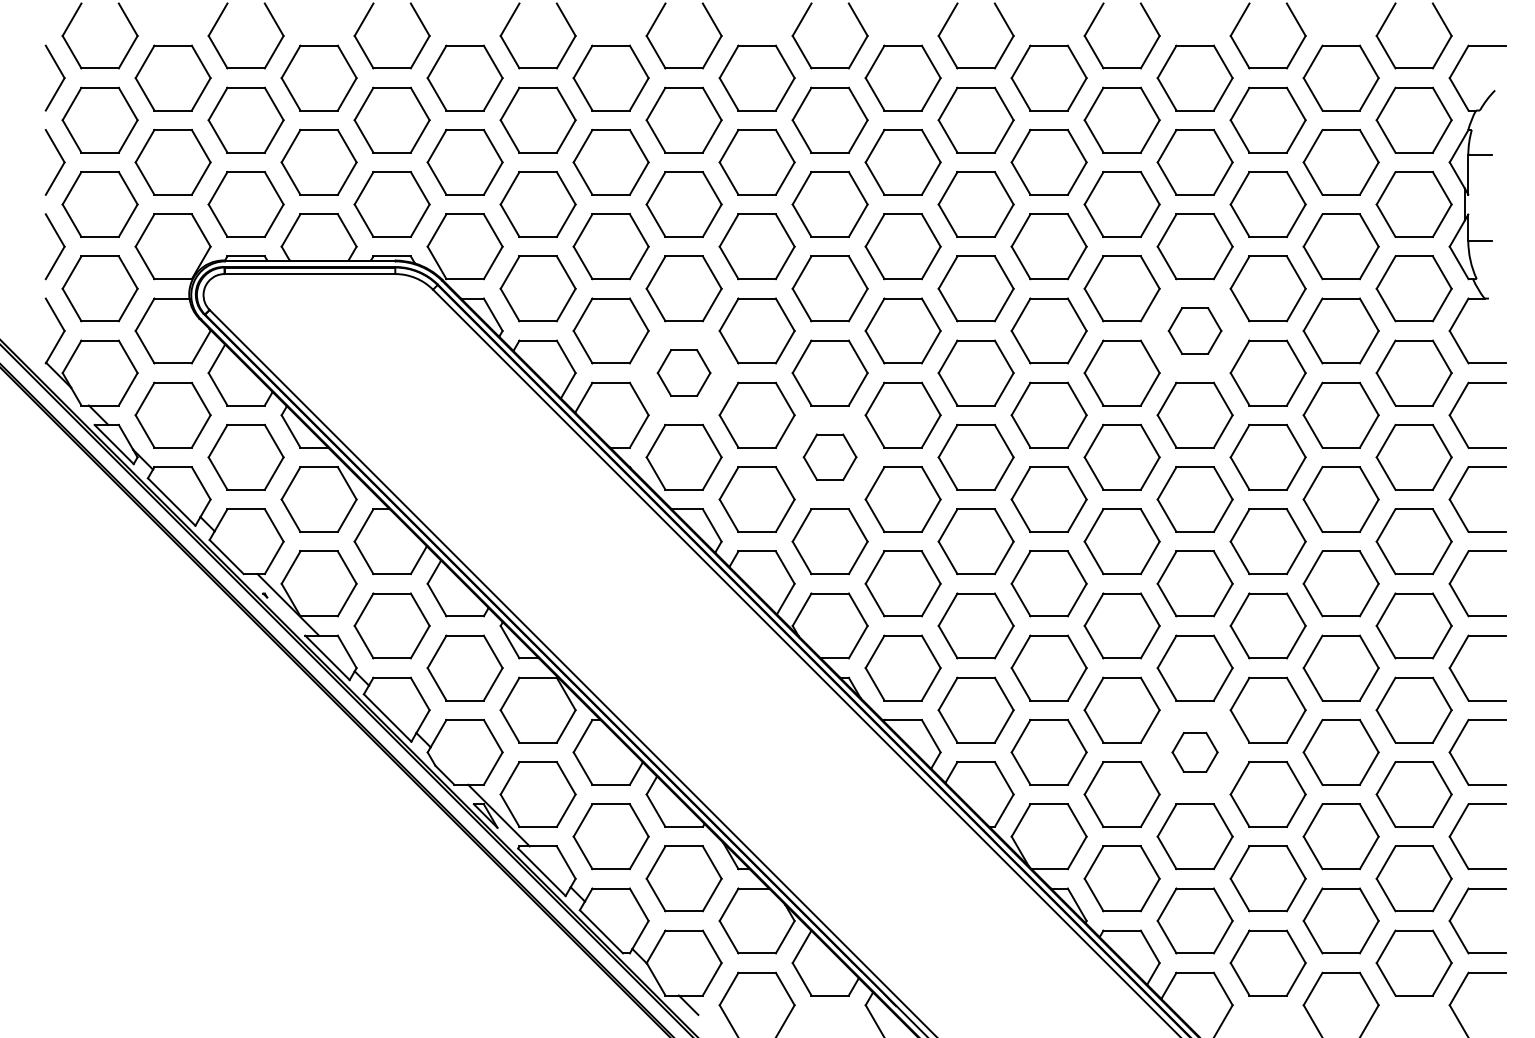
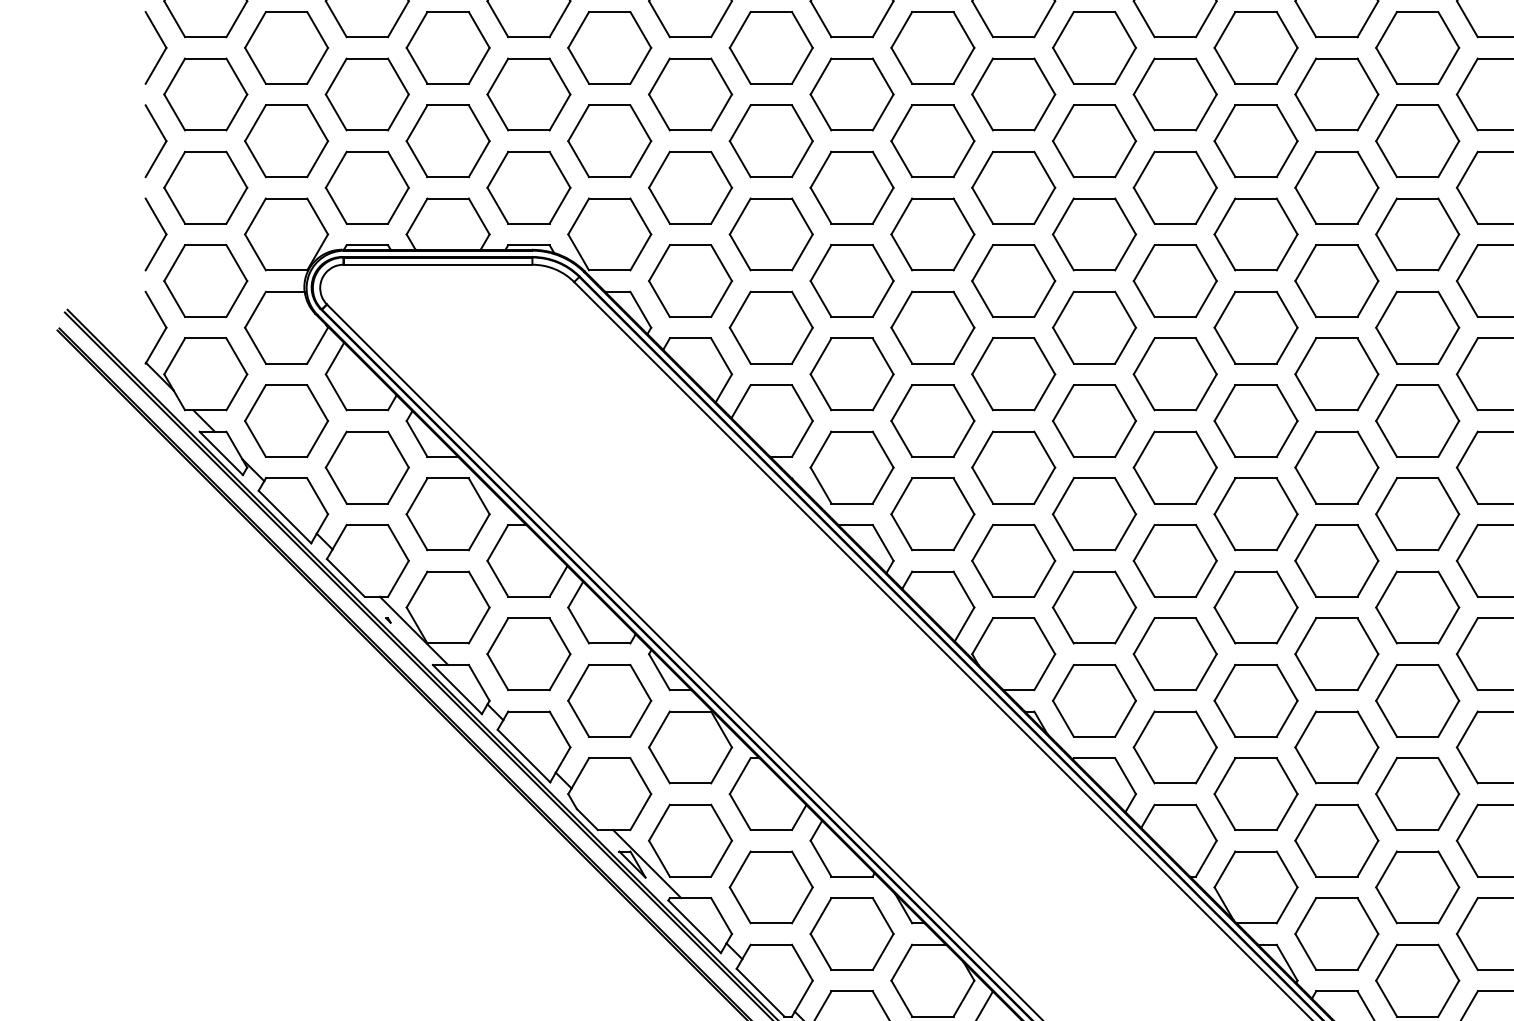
part: (1194, 330) -> (1416, 327), size x1.43
part: (683, 372) -> (851, 373), size x1.43
part: (829, 456) -> (1012, 466), size x1.43
part: (1194, 752) -> (1416, 794), size x1.67

